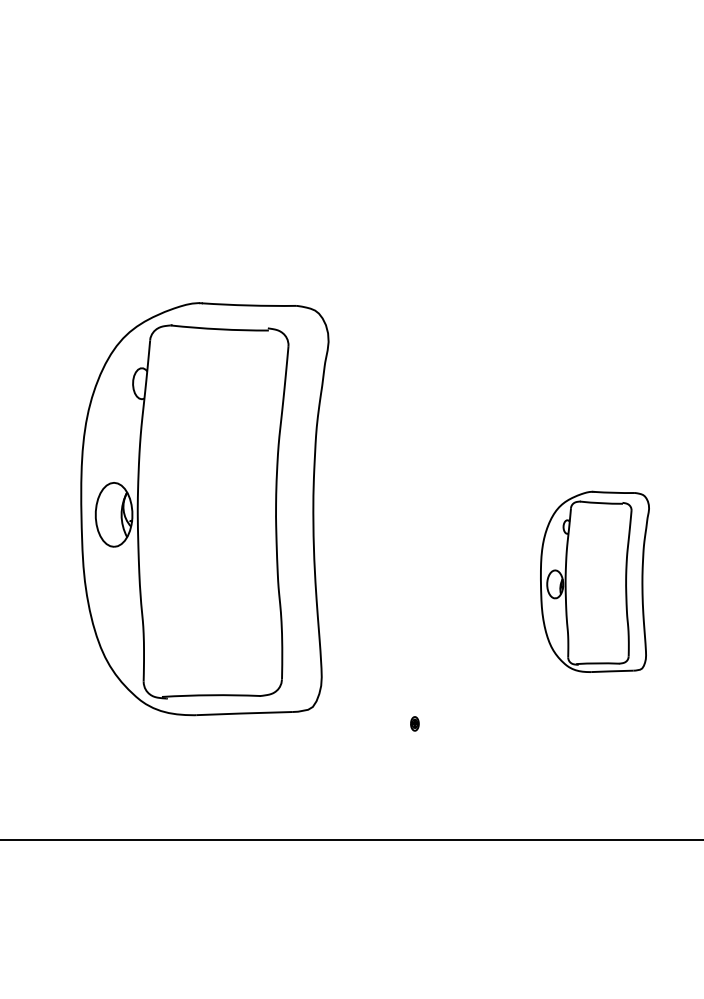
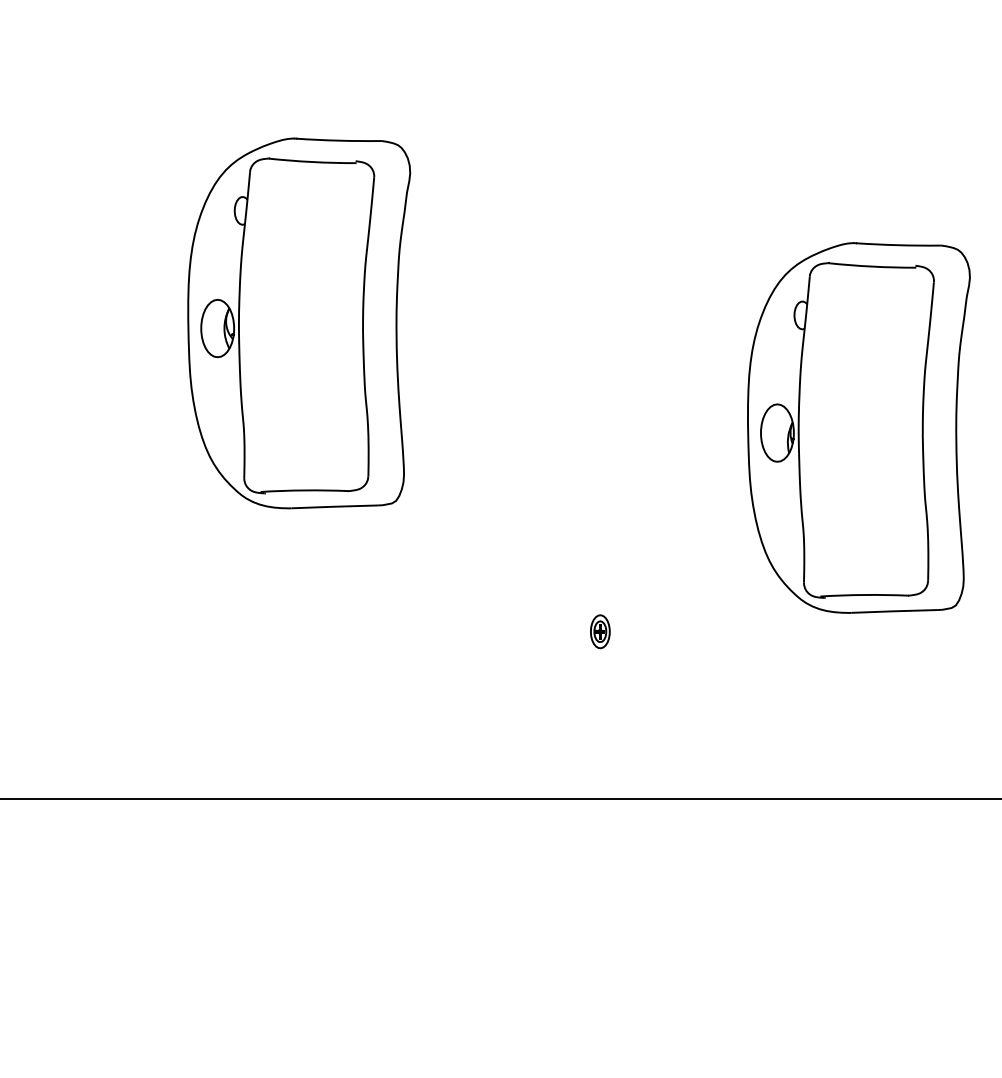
part: (205, 508) -> (299, 322), size x0.62
part: (594, 581) -> (858, 427), size x1.43
part: (414, 723) -> (599, 631), size x1.67

